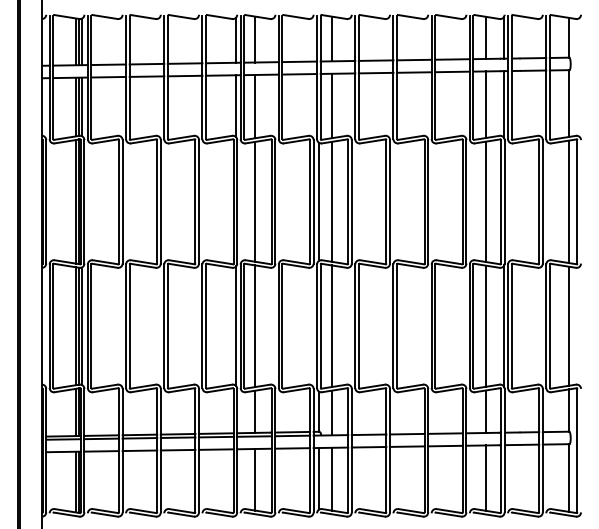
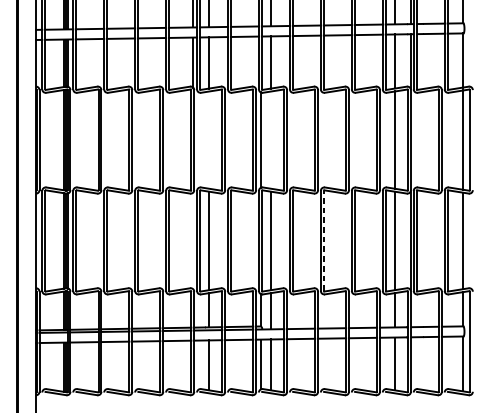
line: (254, 201) -> (208, 139), removed
line: (331, 201) -> (270, 139), removed
line: (236, 326) -> (193, 241), removed
line: (397, 326) -> (324, 241), solid -> dashed

